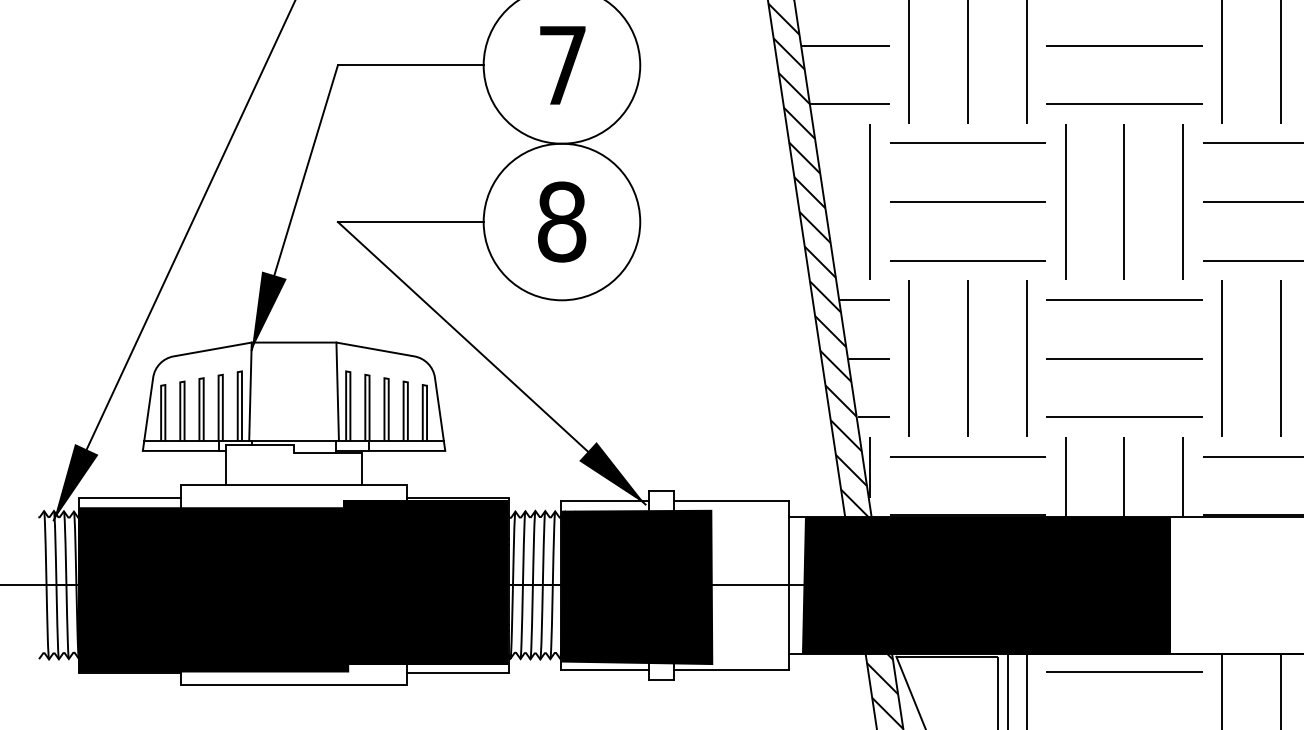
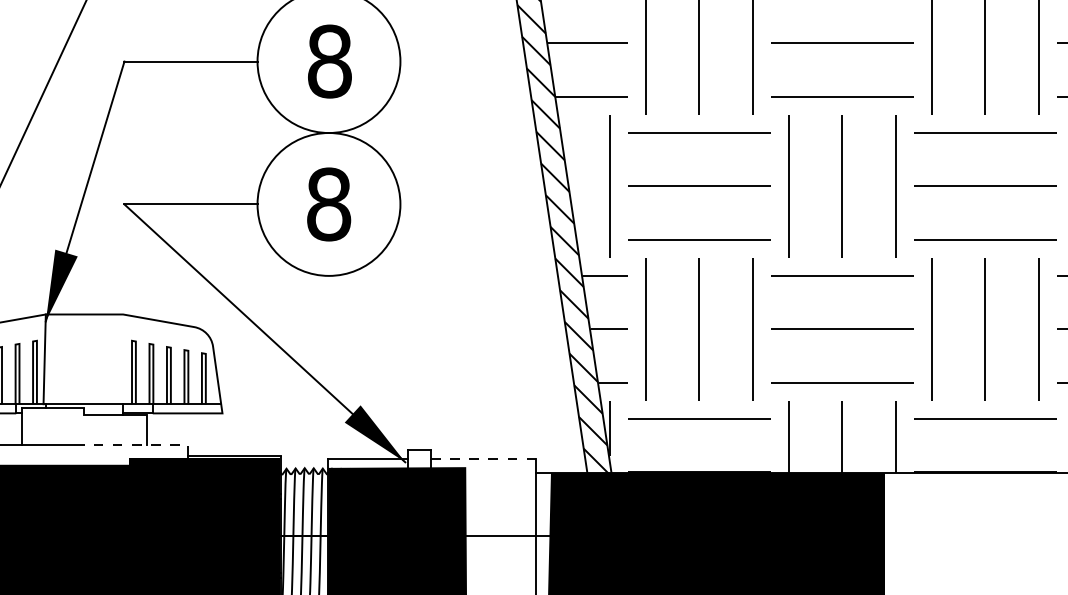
text: (562, 65) -> (329, 61), 7 -> 8
line: (337, 391) -> (124, 359), removed
line: (357, 485) -> (142, 444), solid -> dashed
line: (731, 500) -> (483, 458), solid -> dashed

